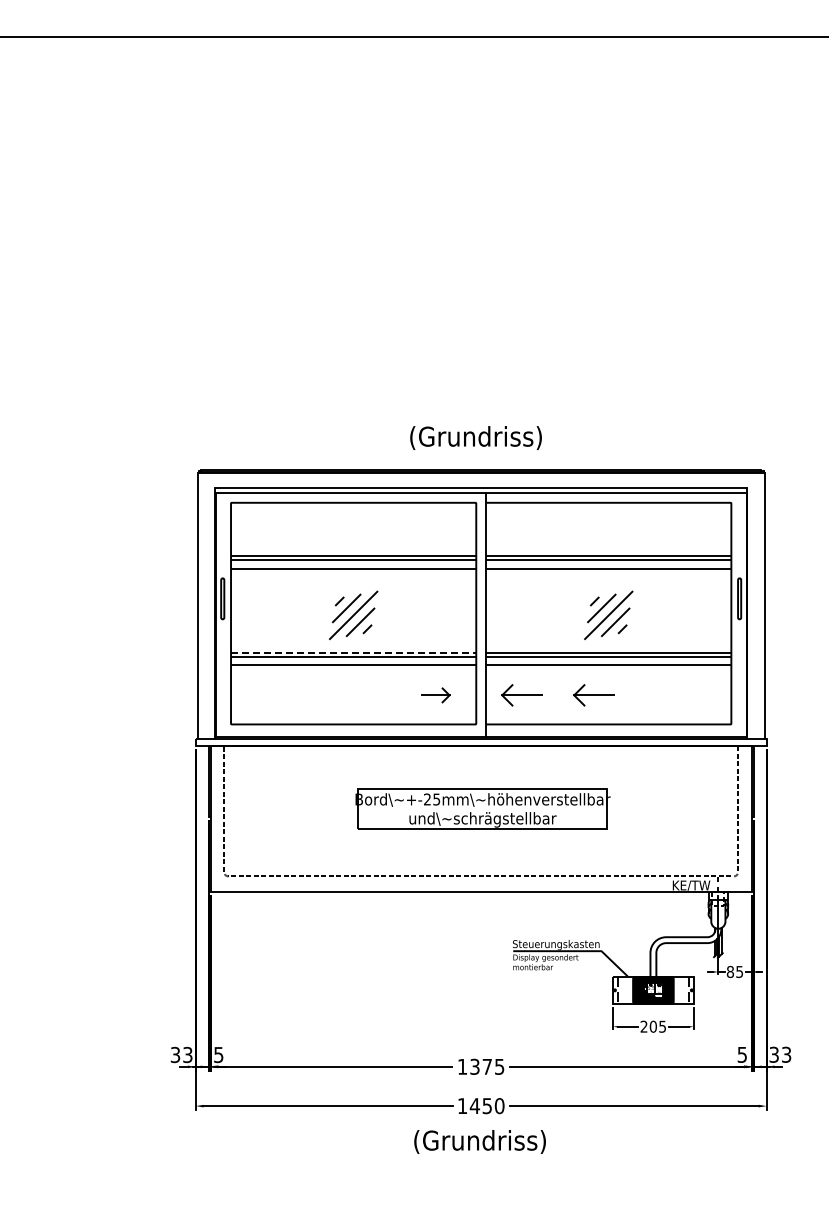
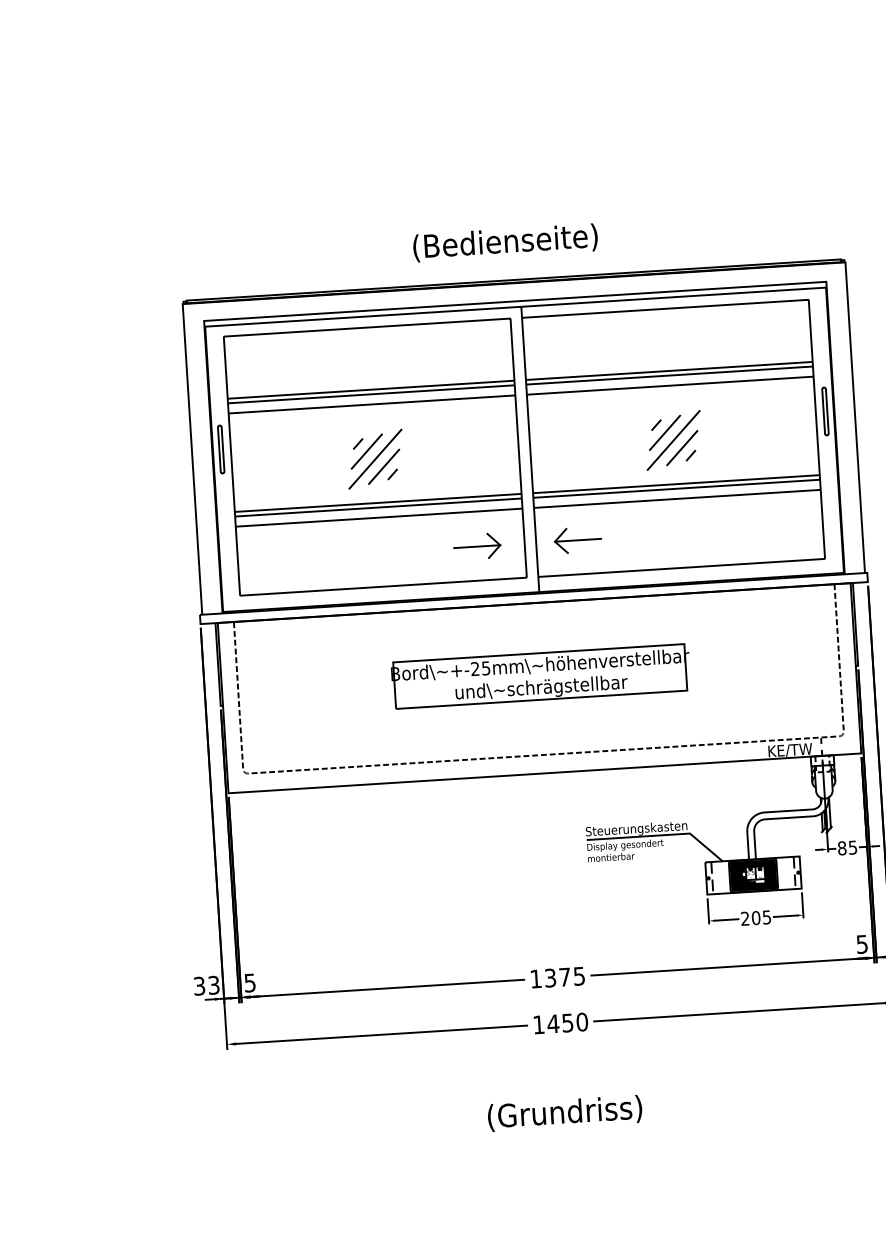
text: (475, 438) -> (504, 243), (Grundriss) -> (Bedienseite)
line: (353, 652) -> (378, 502), dashed -> solid
part: (435, 695) -> (477, 546), size x1.43
part: (593, 695) -> (661, 535), removed
text: (479, 1141) -> (564, 1112), moved

